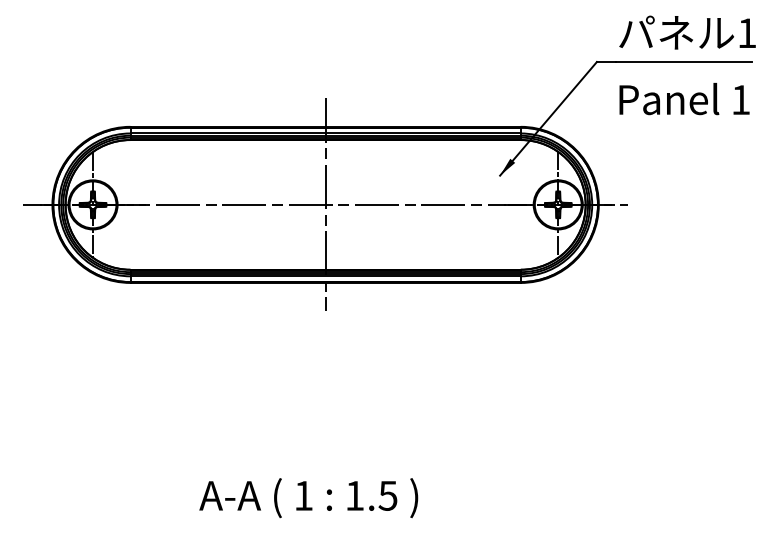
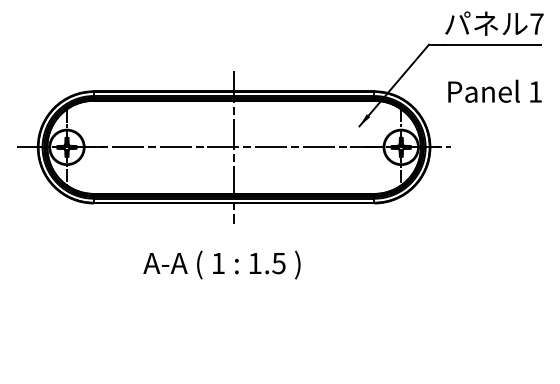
text: (746, 32) -> (536, 23), 1 -> 7
text: (683, 97) -> (494, 90), moved
text: (308, 497) -> (221, 264), moved

